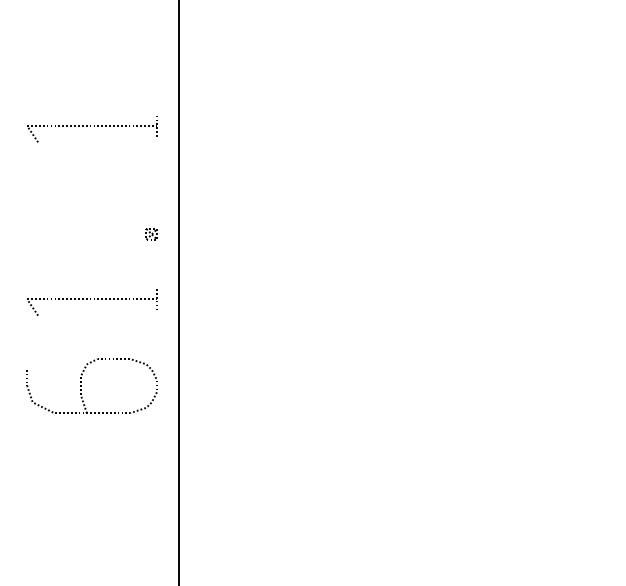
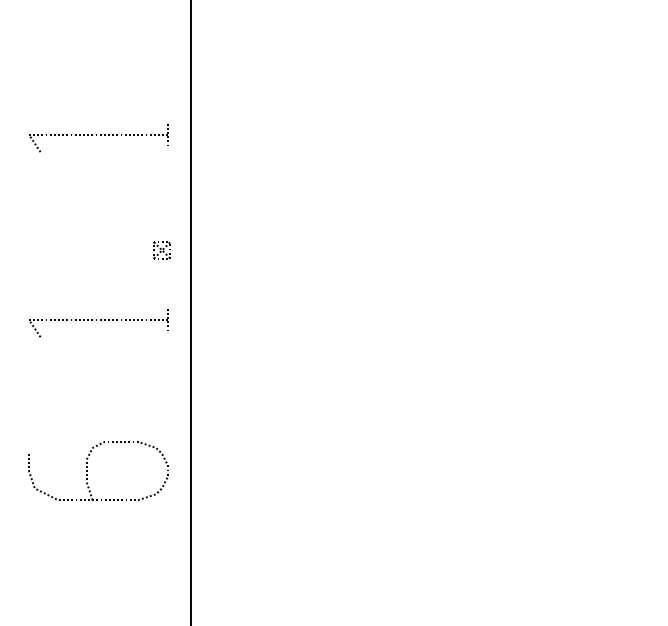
part: (151, 234) -> (161, 250), size x1.4
curve: (81, 385) -> (86, 470), moved

